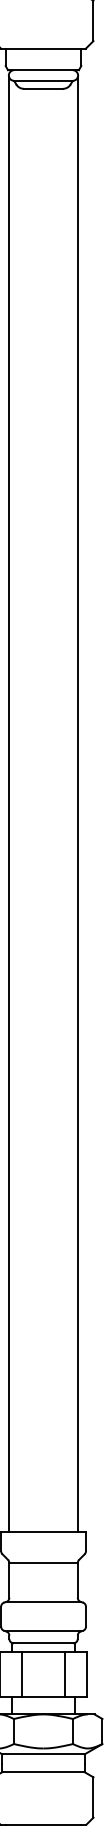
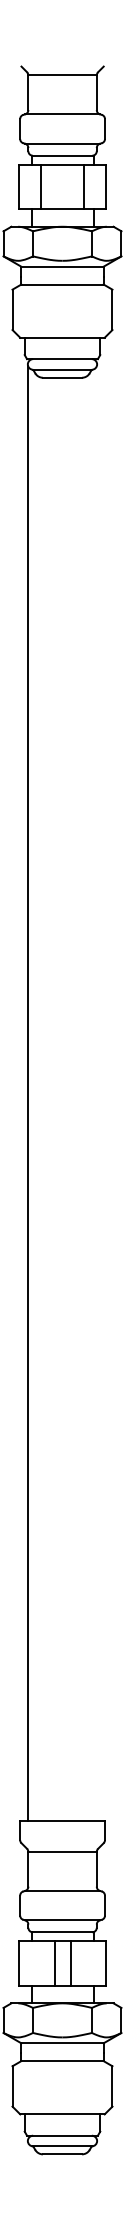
line: (77, 804) -> (96, 1093), removed
line: (21, 1674) -> (54, 1963), moved
line: (65, 1674) -> (71, 1963), moved

